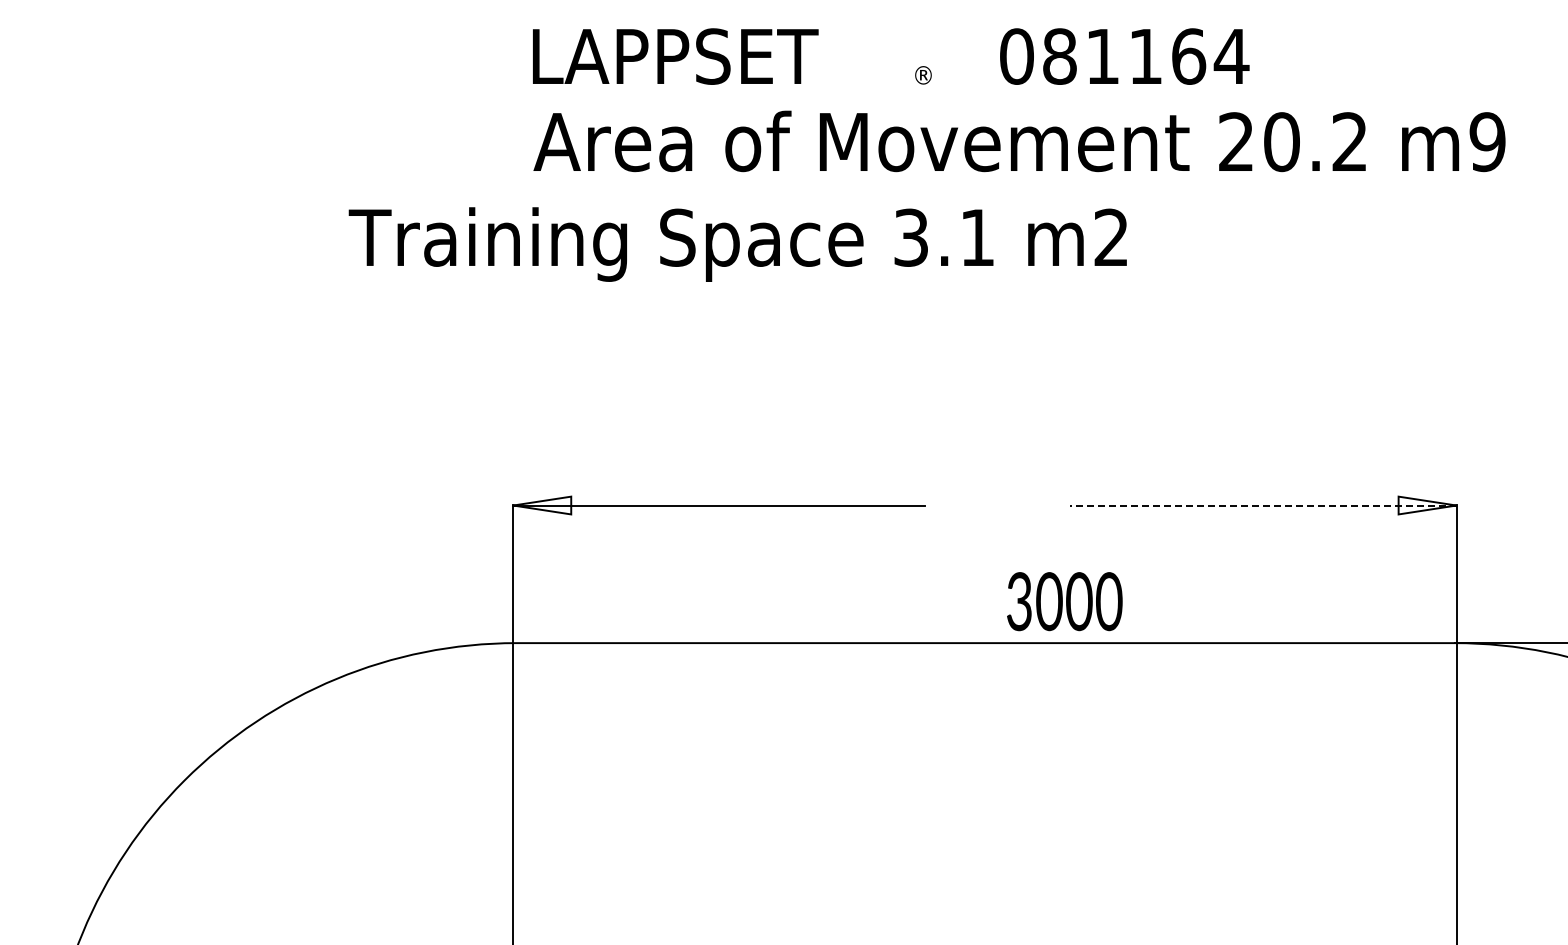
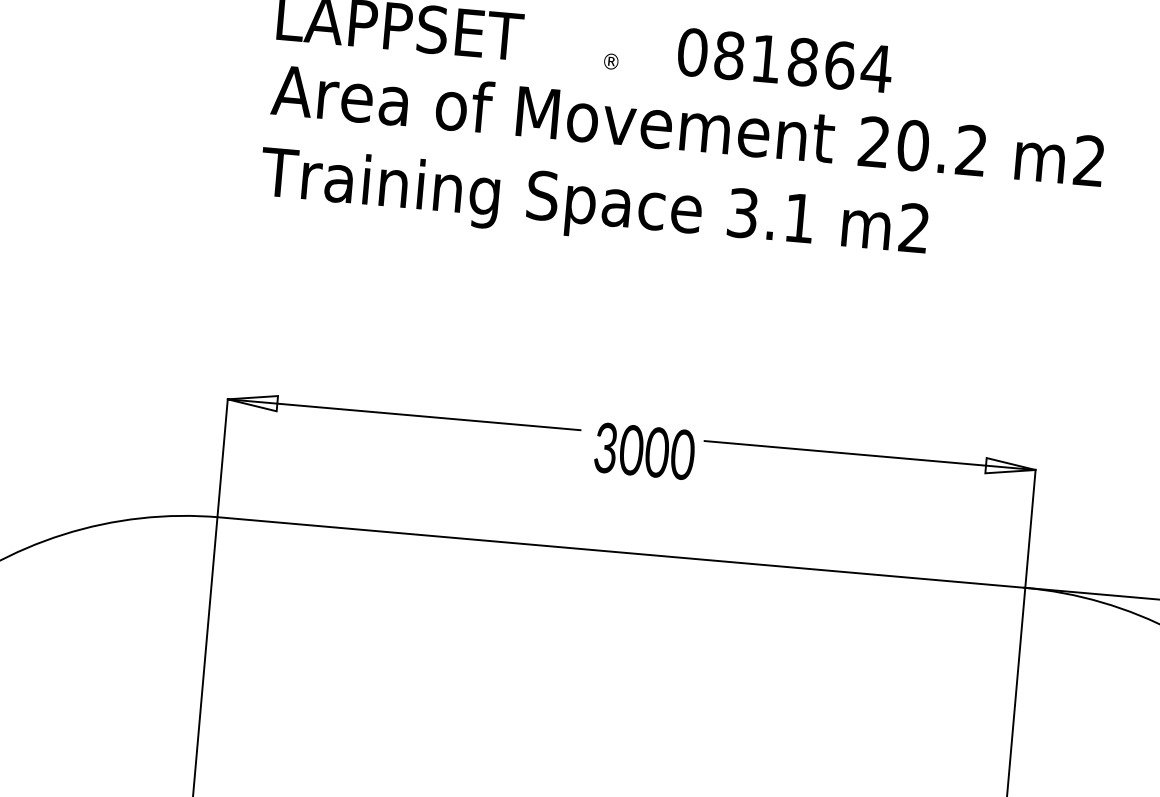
text: (1145, 56) -> (802, 62), 081164 -> 081864
text: (1487, 142) -> (1089, 161), m9 -> m2
text: (737, 244) -> (593, 206), moved
line: (1262, 505) -> (869, 455), dashed -> solid
text: (1064, 601) -> (644, 451), moved

